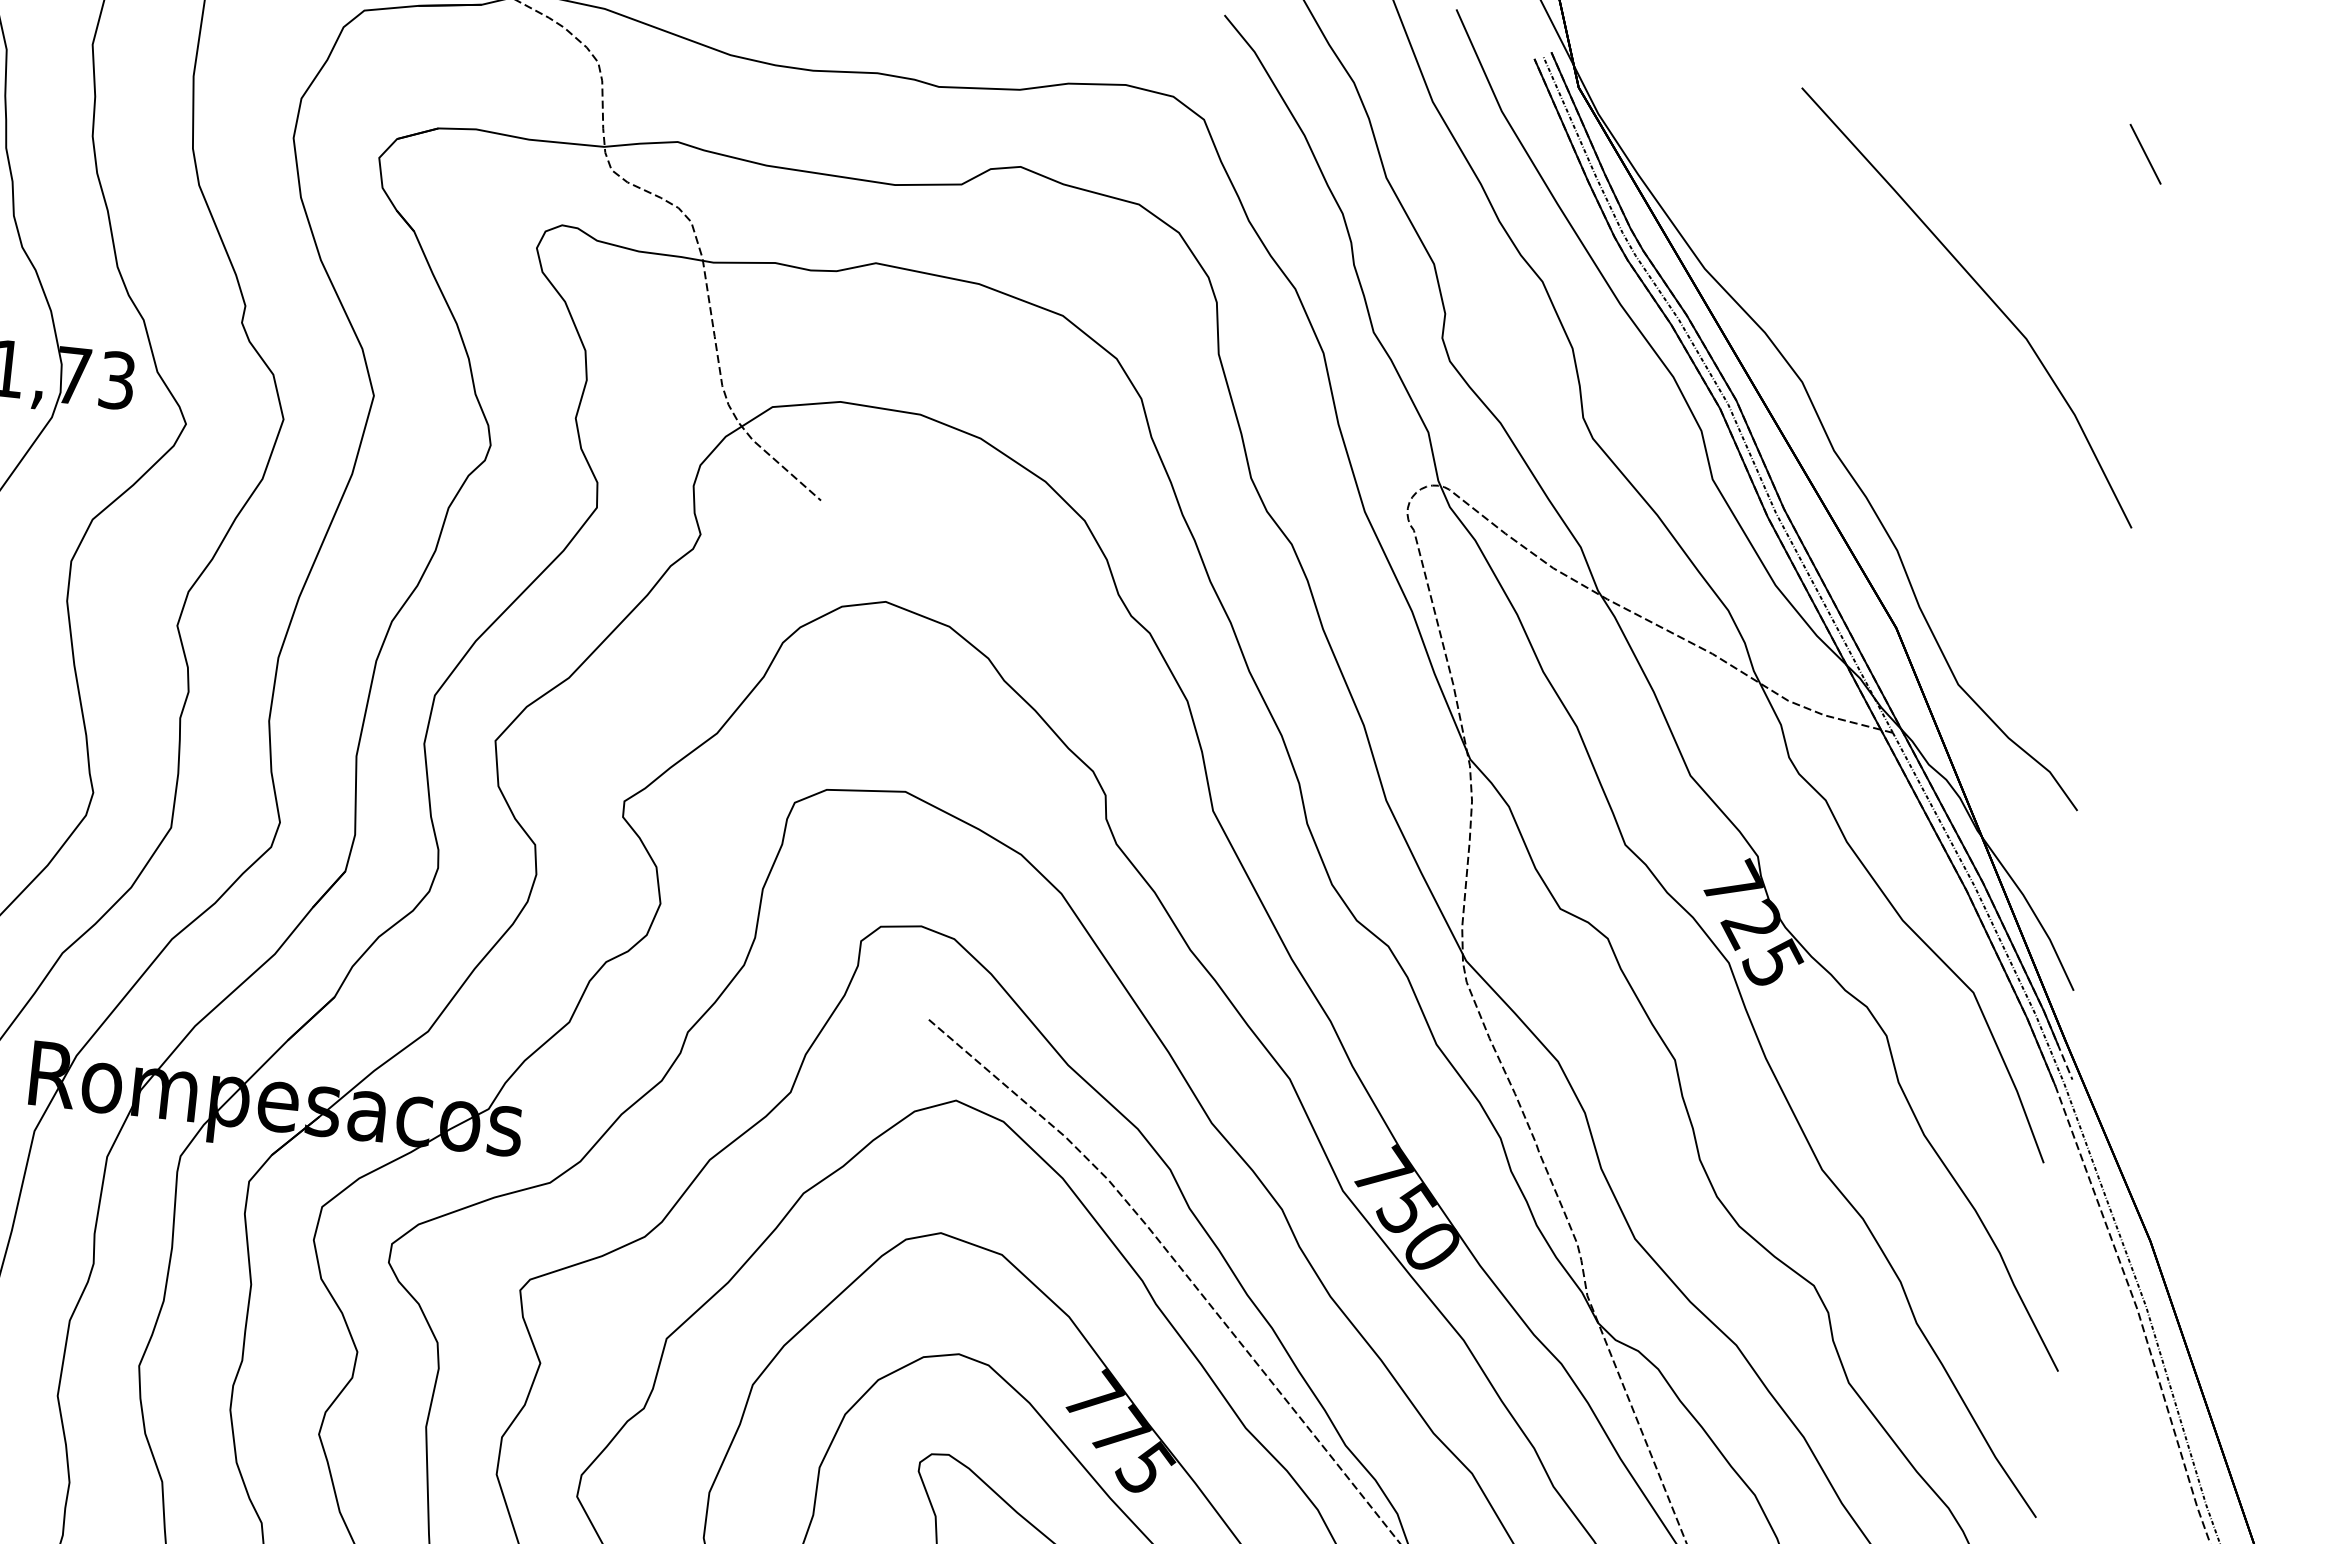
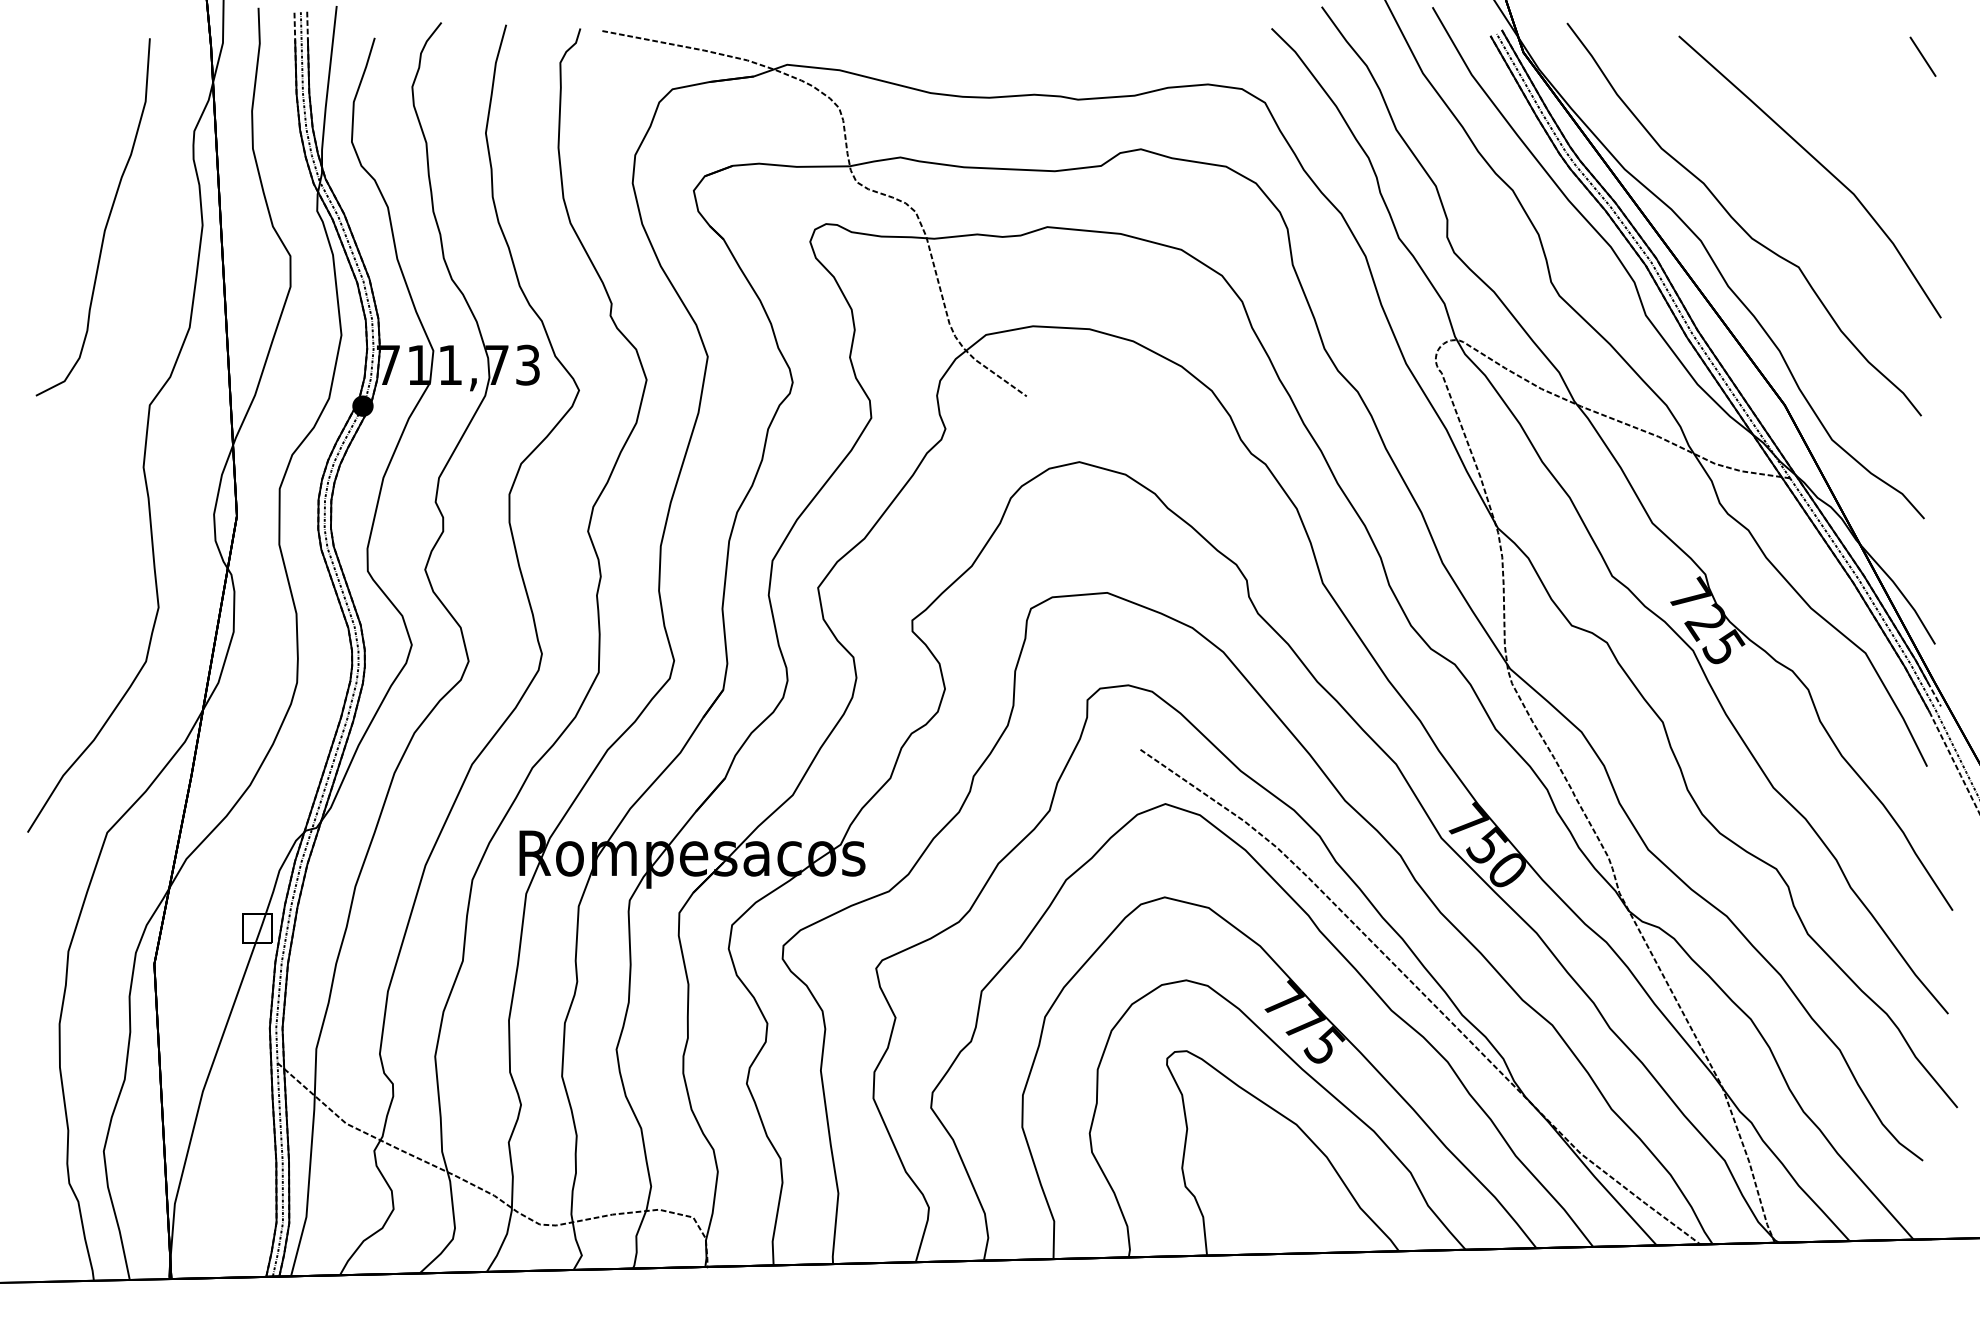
part: (1857, 360) -> (1737, 221), added

